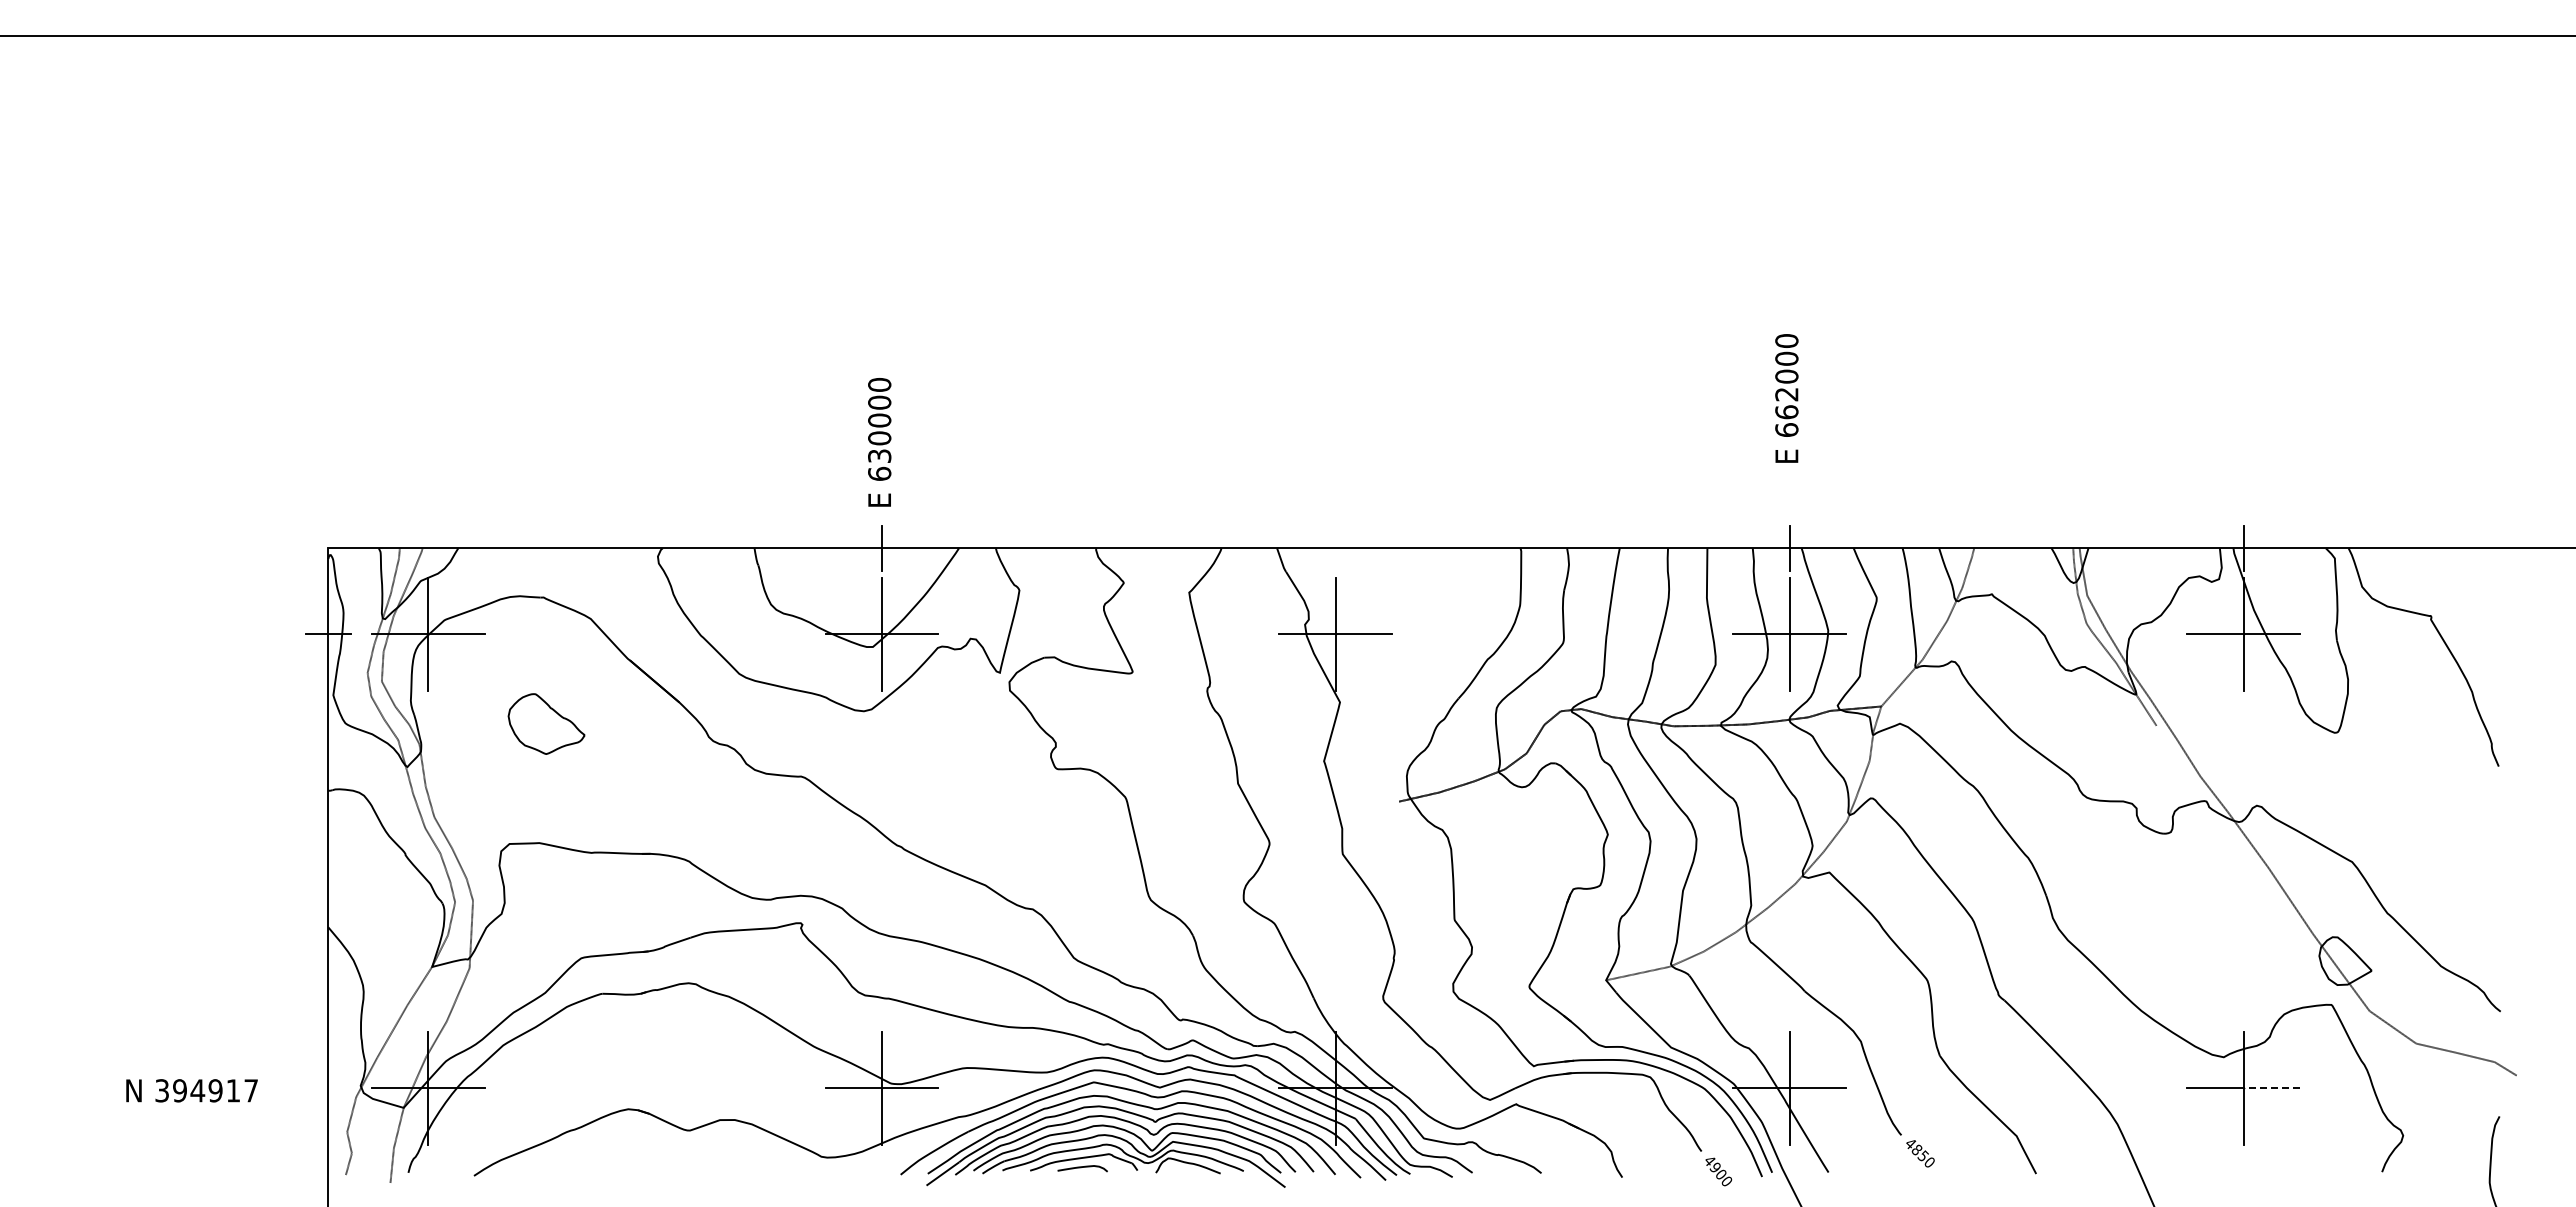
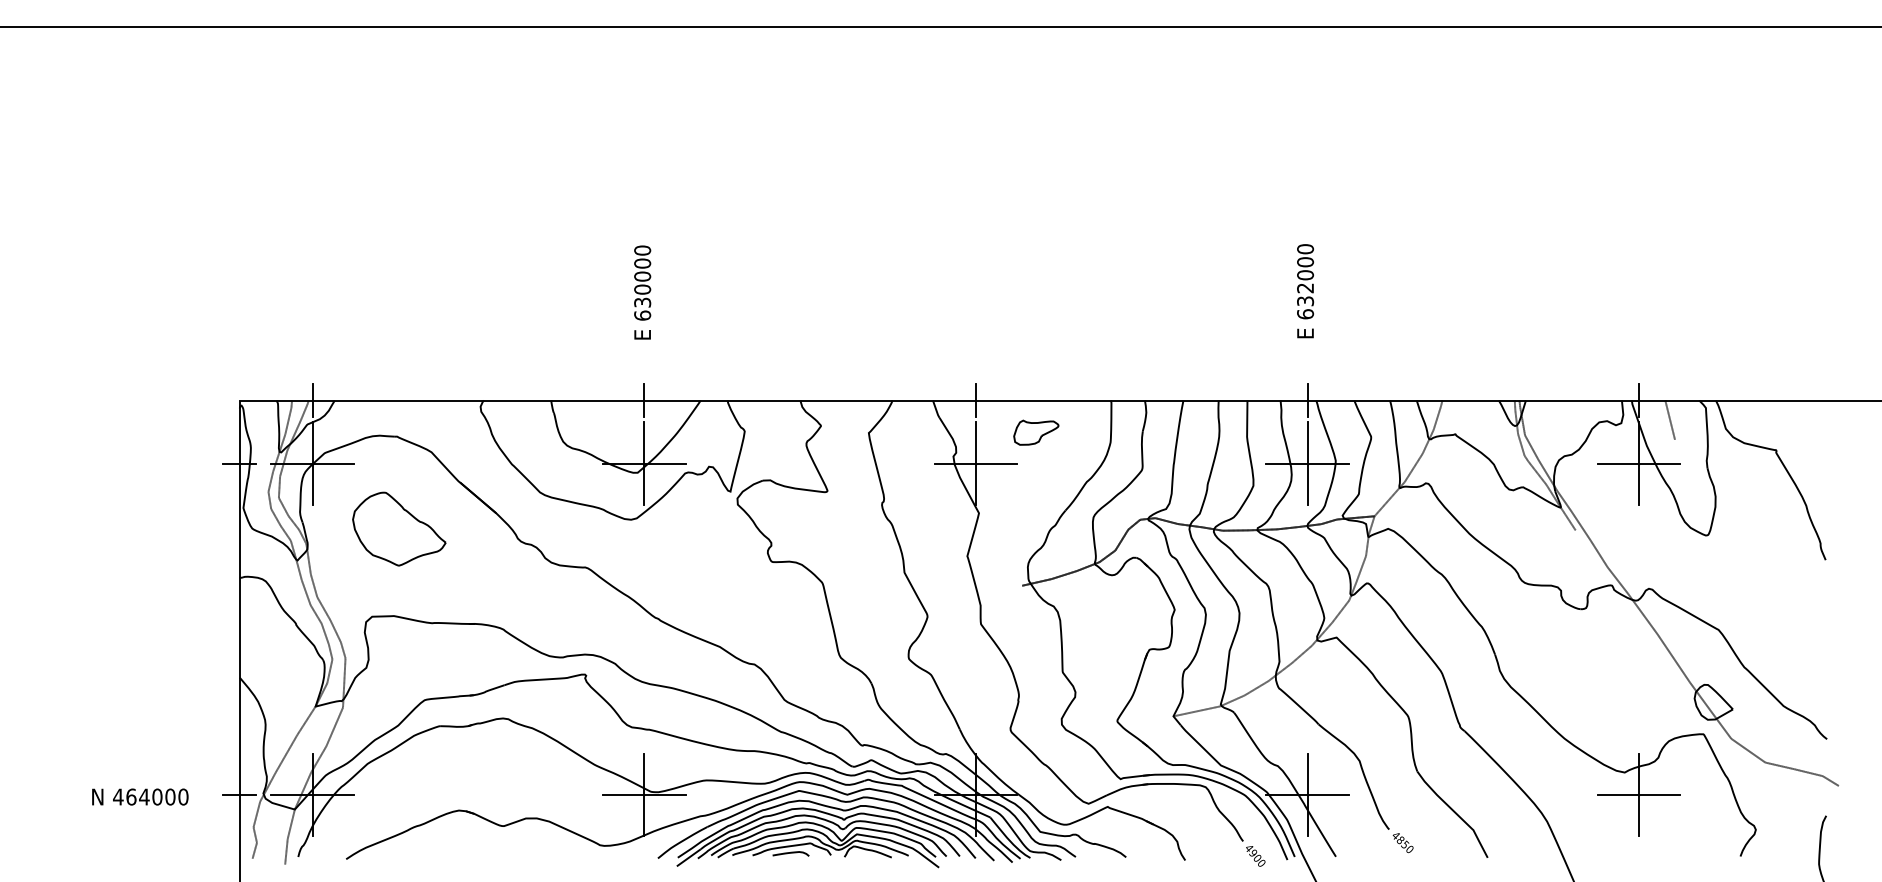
text: (1786, 412) -> (1305, 301), 662000 -> 632000
text: (879, 442) -> (642, 292), moved
line: (428, 547) -> (312, 400), added
line: (1335, 547) -> (975, 400), added
line: (2285, 574) -> (1669, 419), added
part: (1418, 591) -> (1036, 432), added
part: (546, 723) -> (399, 528), size x1.67
line: (328, 1088) -> (239, 795), added
line: (2271, 1088) -> (1659, 795), dashed -> solid
text: (206, 1090) -> (150, 796), 394917 -> 464000

